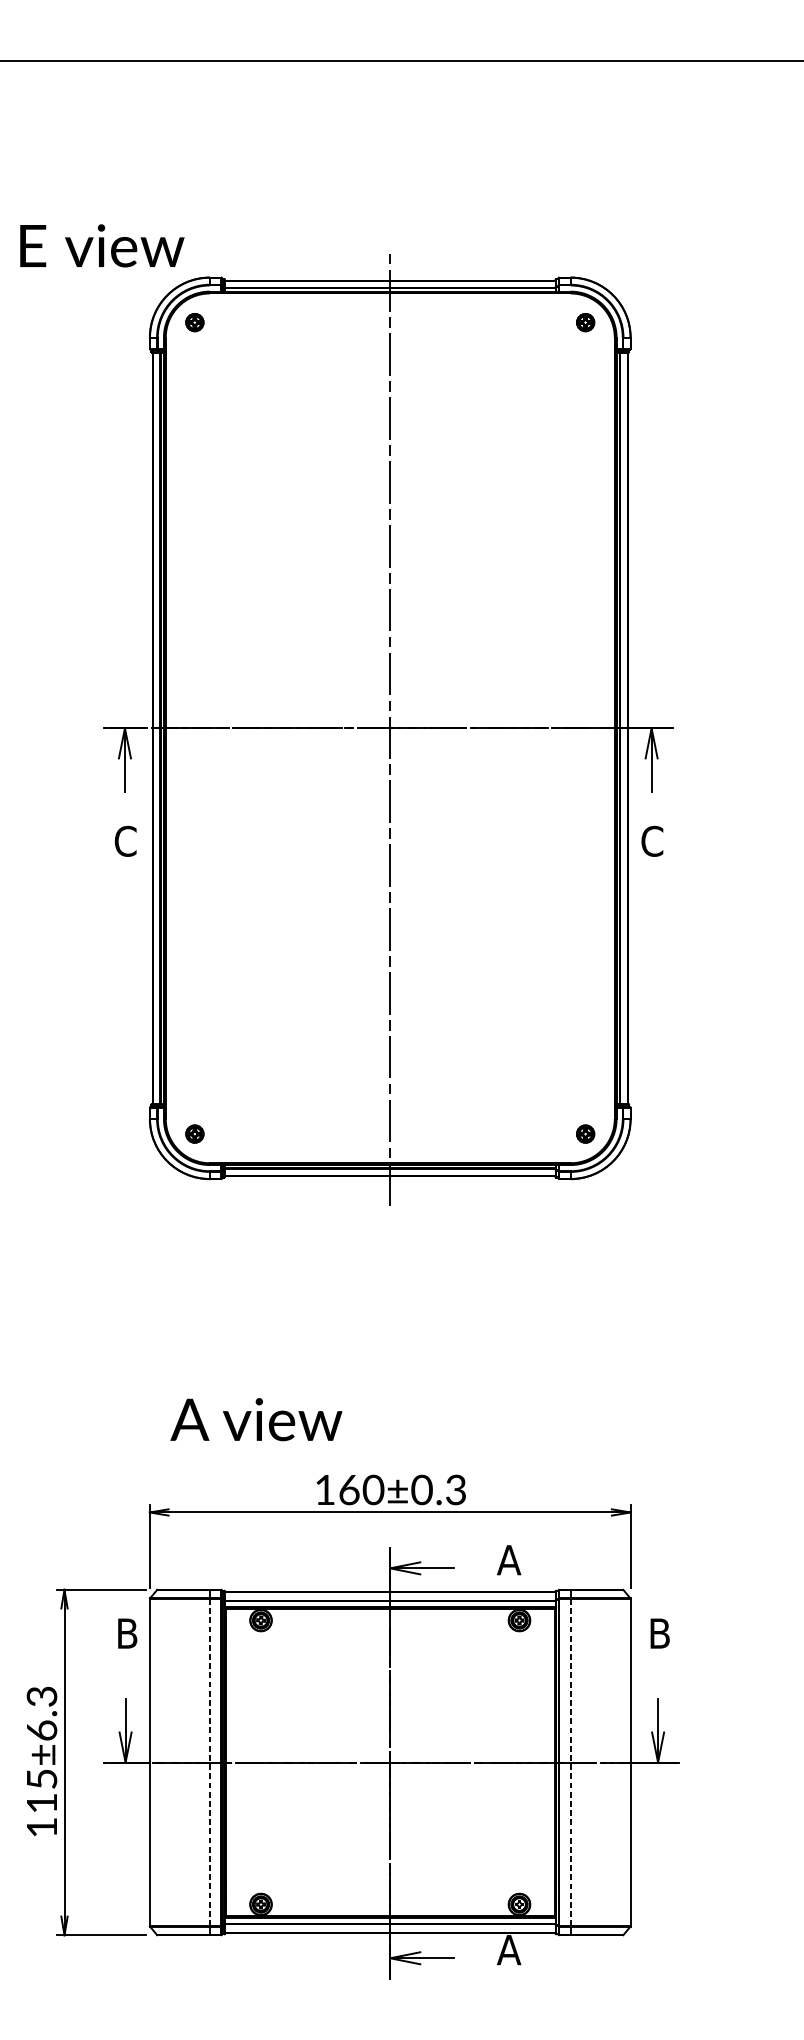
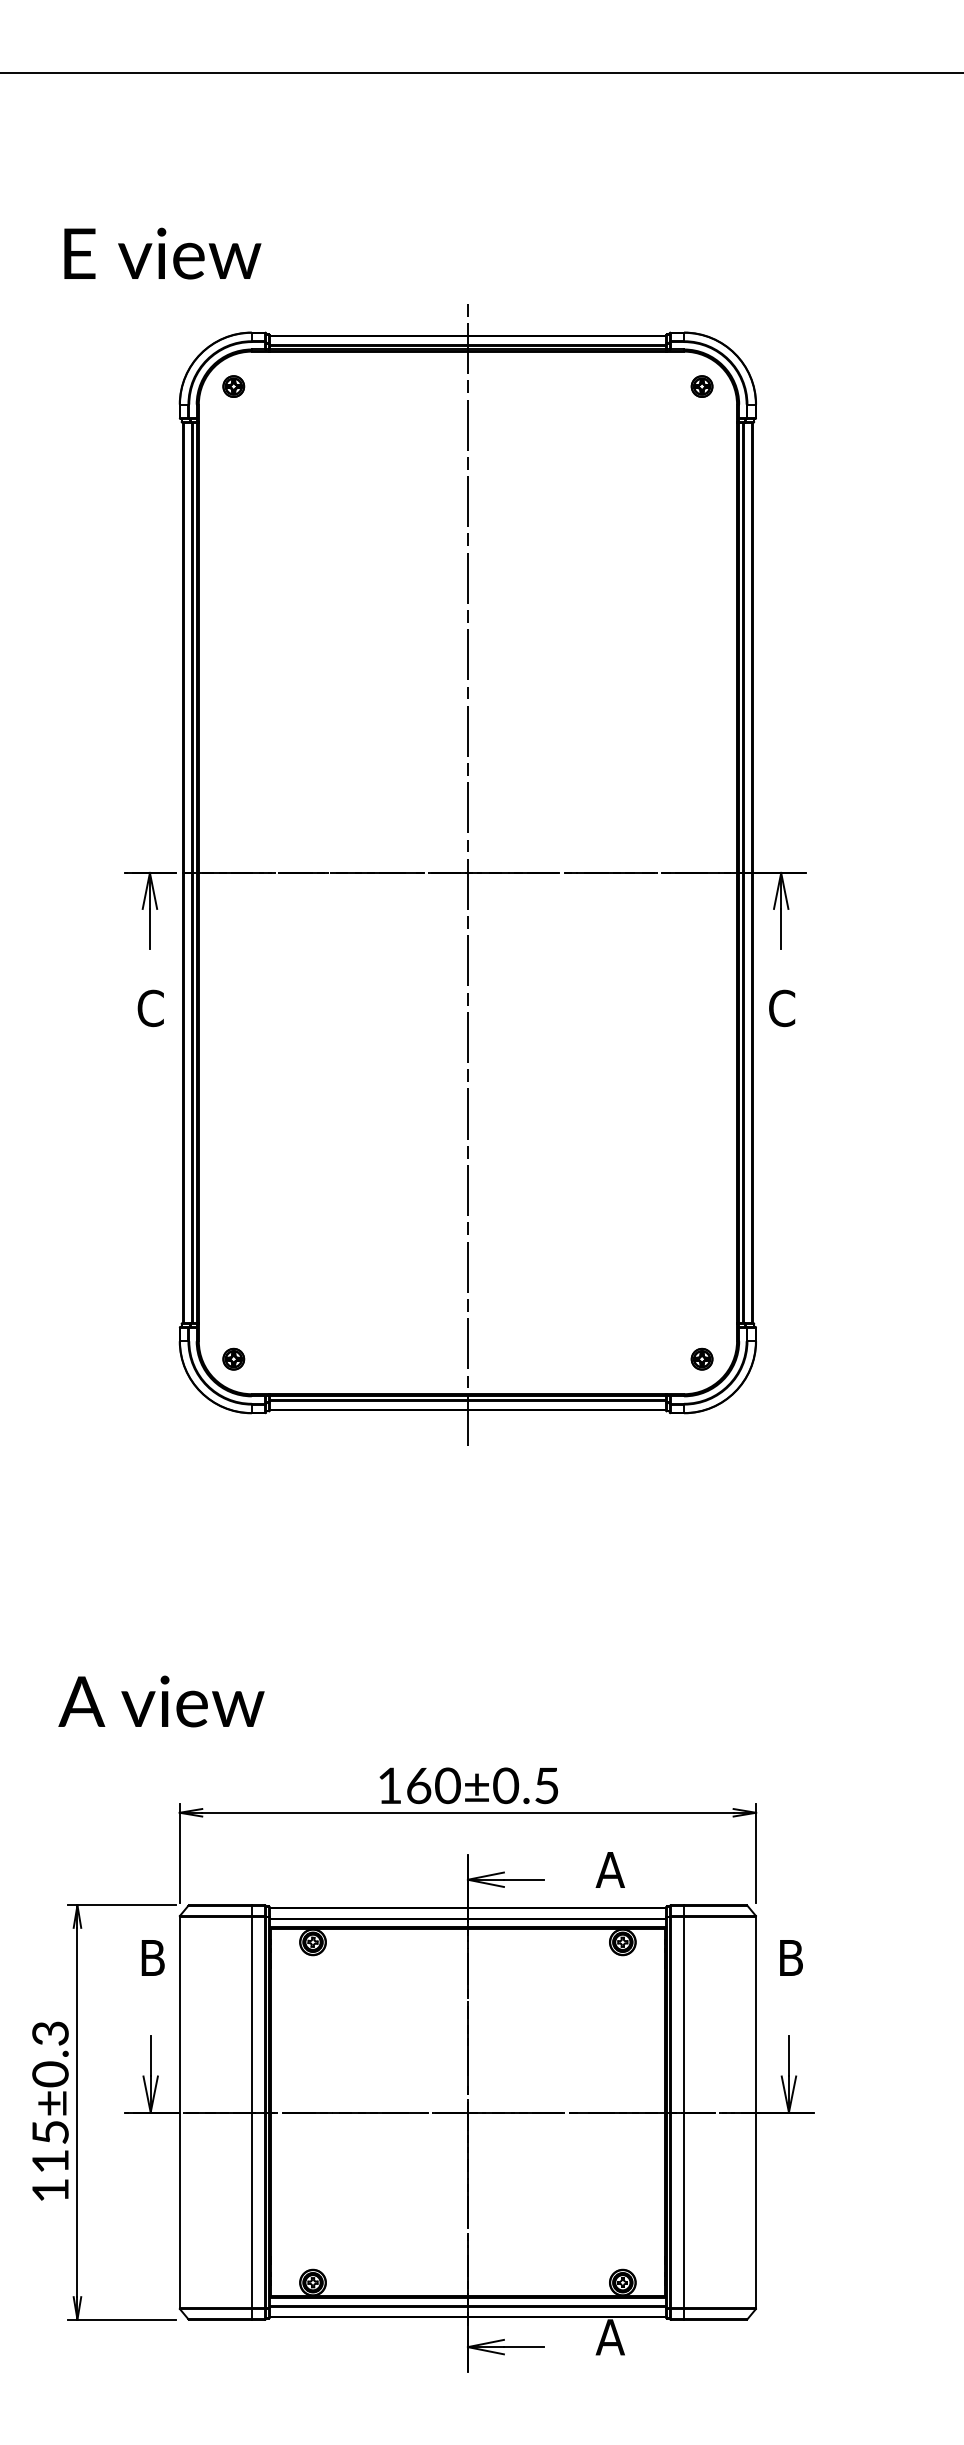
text: (102, 245) -> (162, 253), moved
text: (256, 1419) -> (161, 1701), moved
text: (455, 1489) -> (546, 1785), 160±0.3 -> 160±0.5
text: (41, 1730) -> (50, 2074), 115±6.3 -> 115±0.3
line: (209, 1762) -> (251, 2112), dashed -> solid
line: (570, 1762) -> (684, 2112), dashed -> solid

